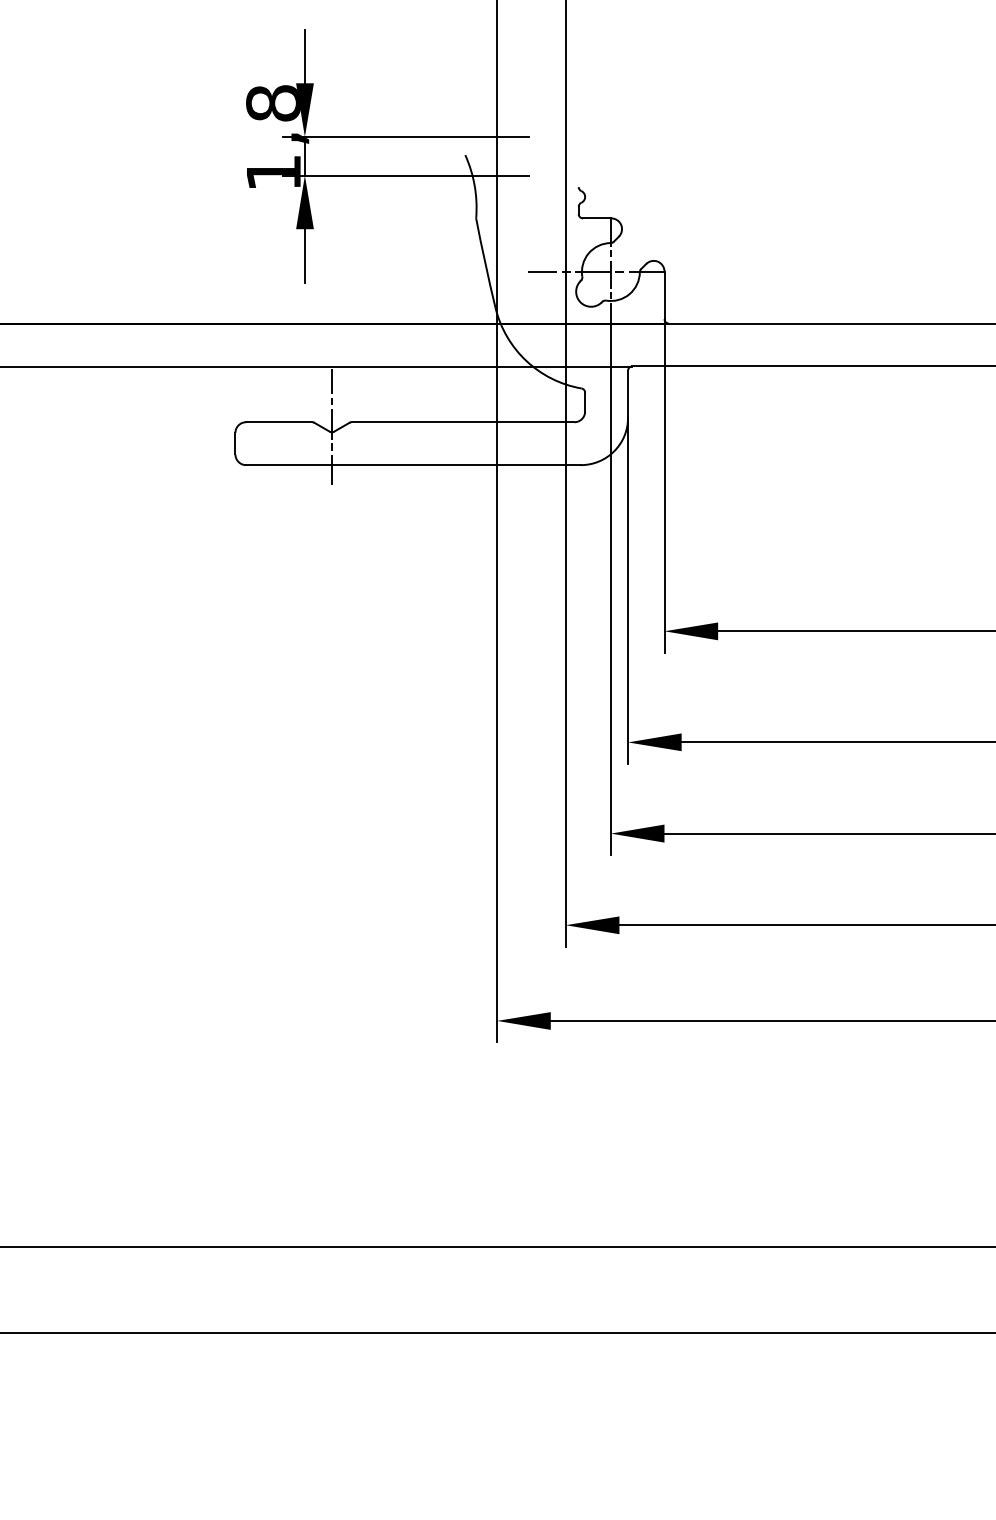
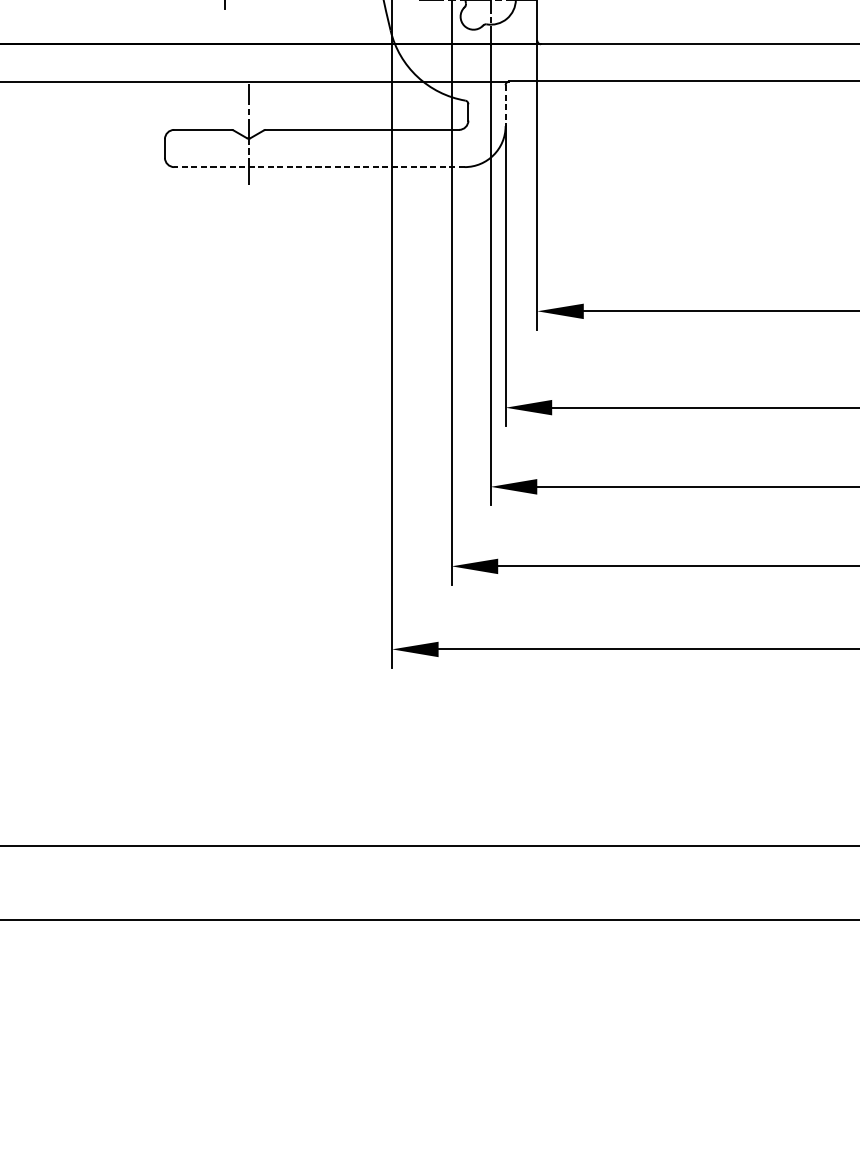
line: (628, 394) -> (506, 105), solid -> dashed
line: (413, 465) -> (319, 167), solid -> dashed

